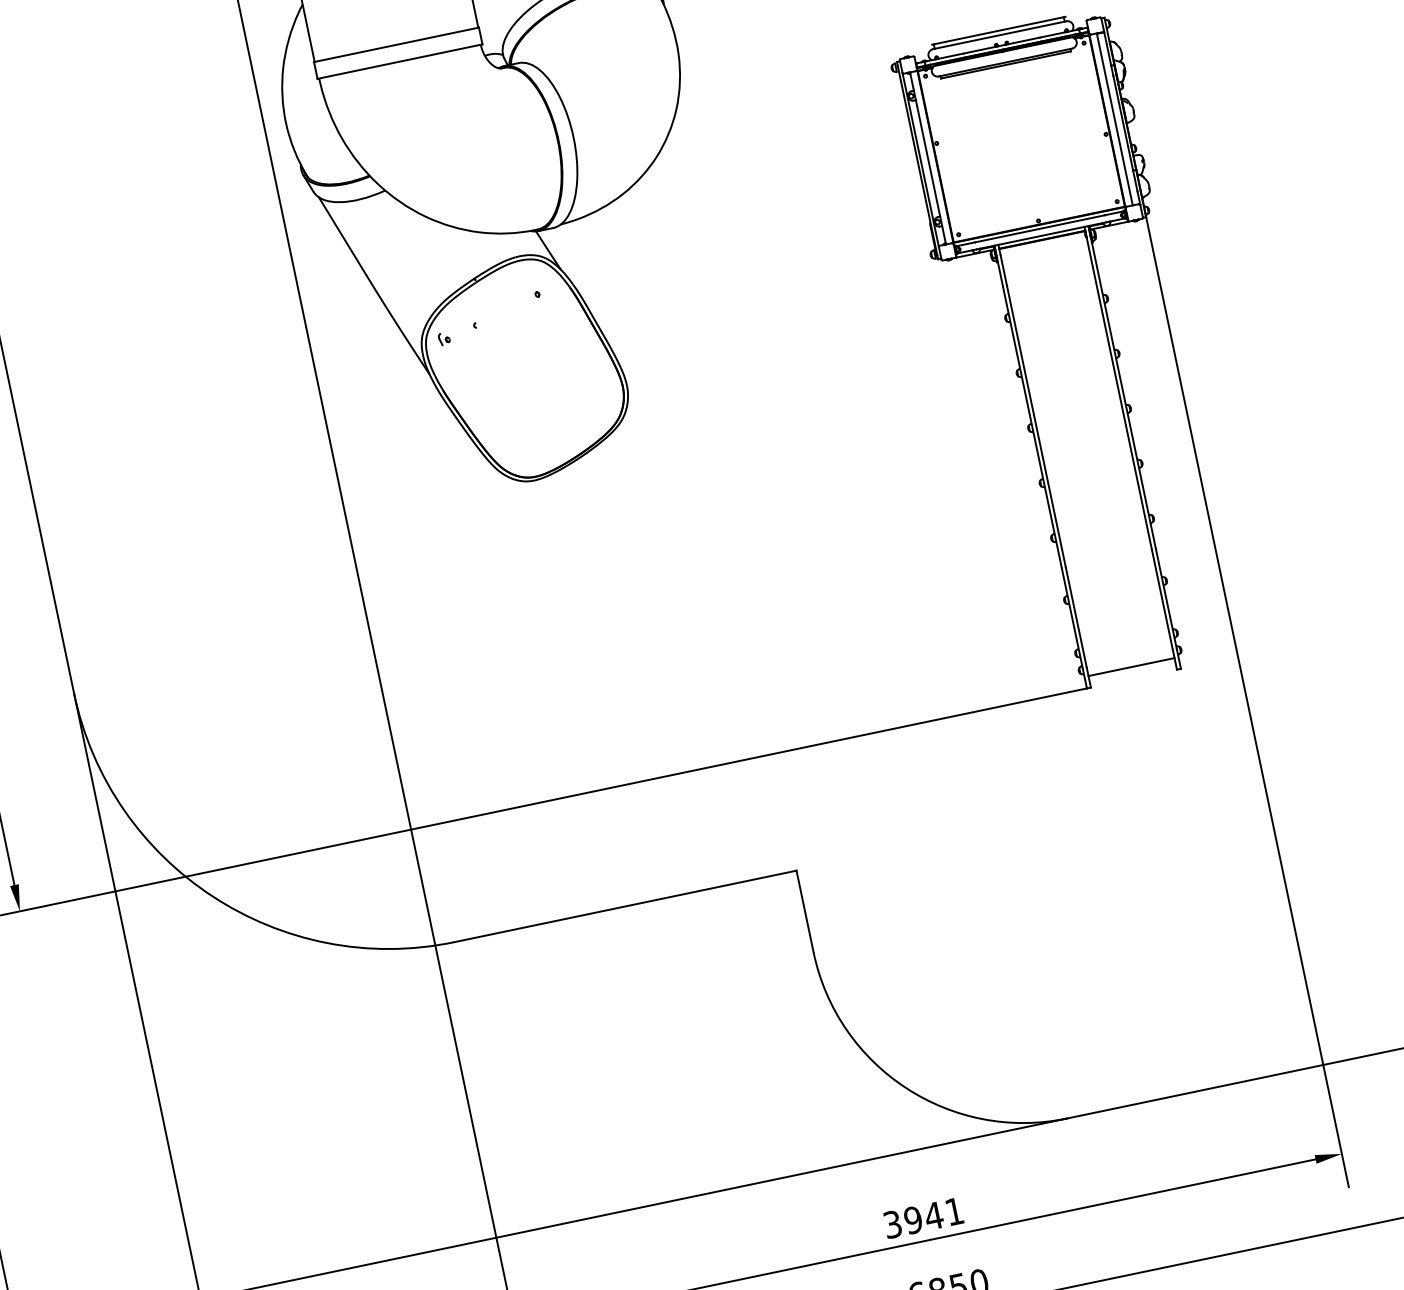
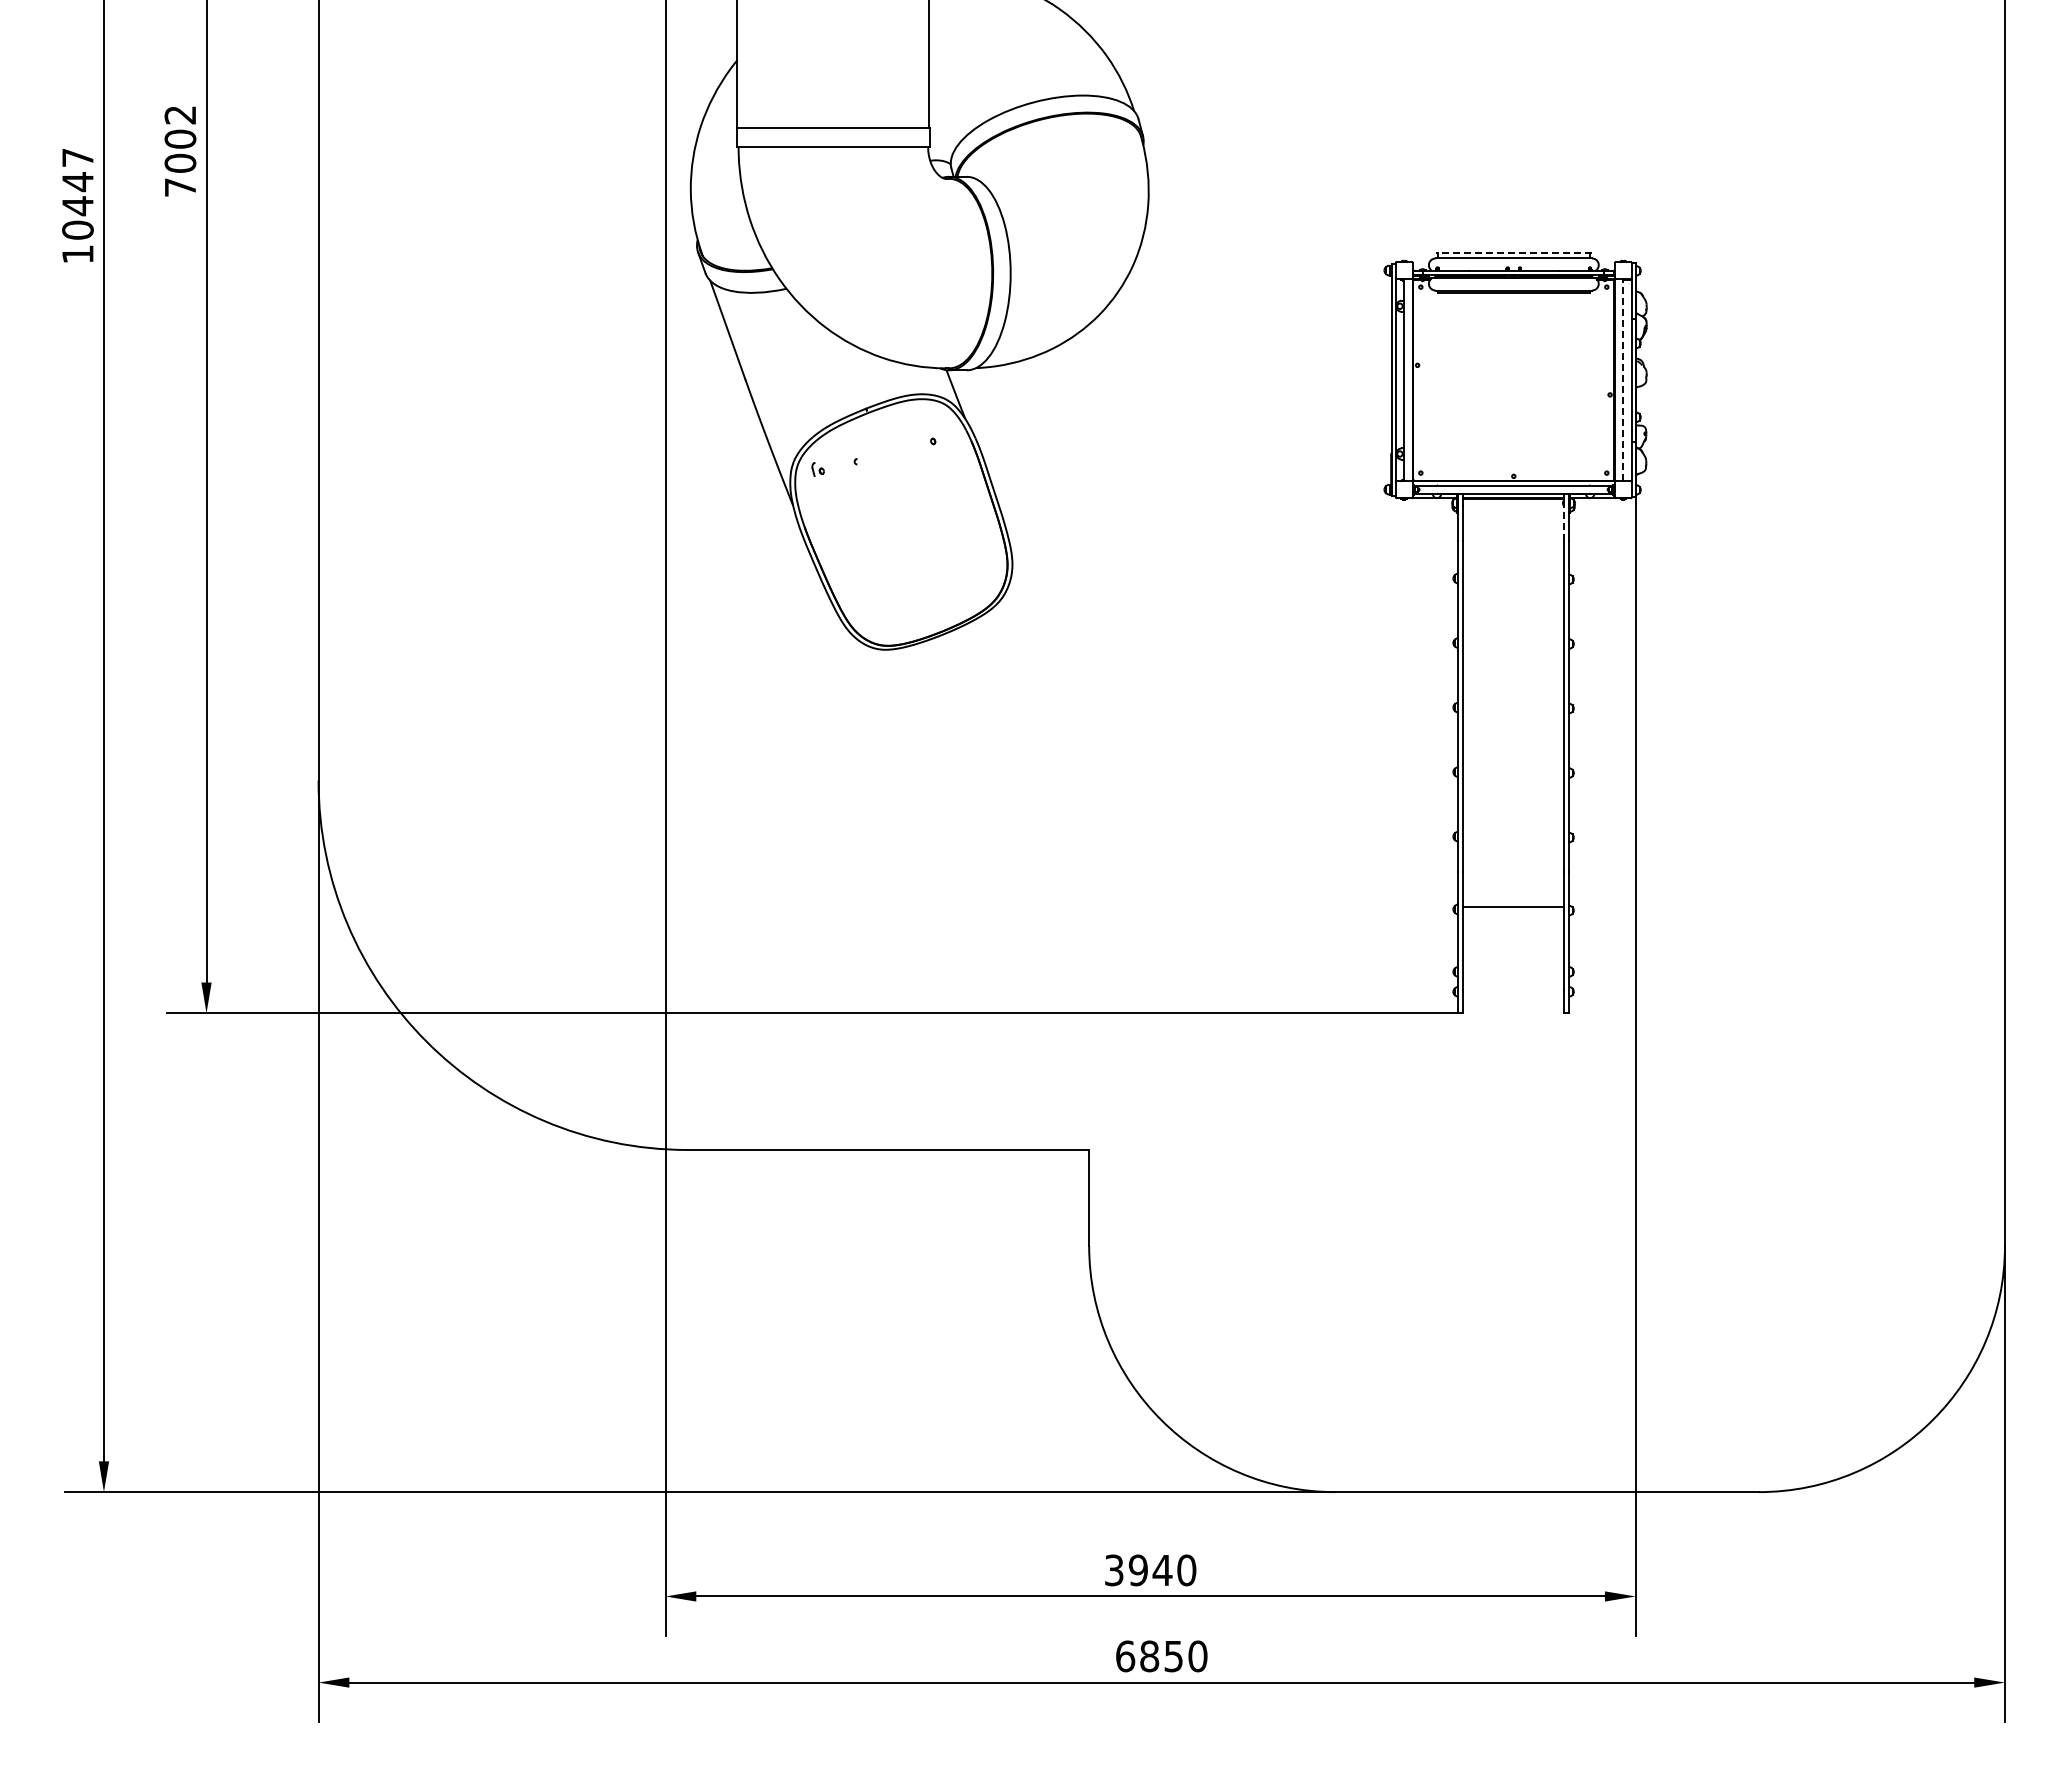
line: (998, 31) -> (1513, 253), solid -> dashed
line: (1114, 119) -> (1623, 380), solid -> dashed
line: (1090, 252) -> (1564, 523), solid -> dashed
line: (1131, 666) -> (1513, 906), moved
text: (954, 1211) -> (1186, 1570), 3941 -> 3940

